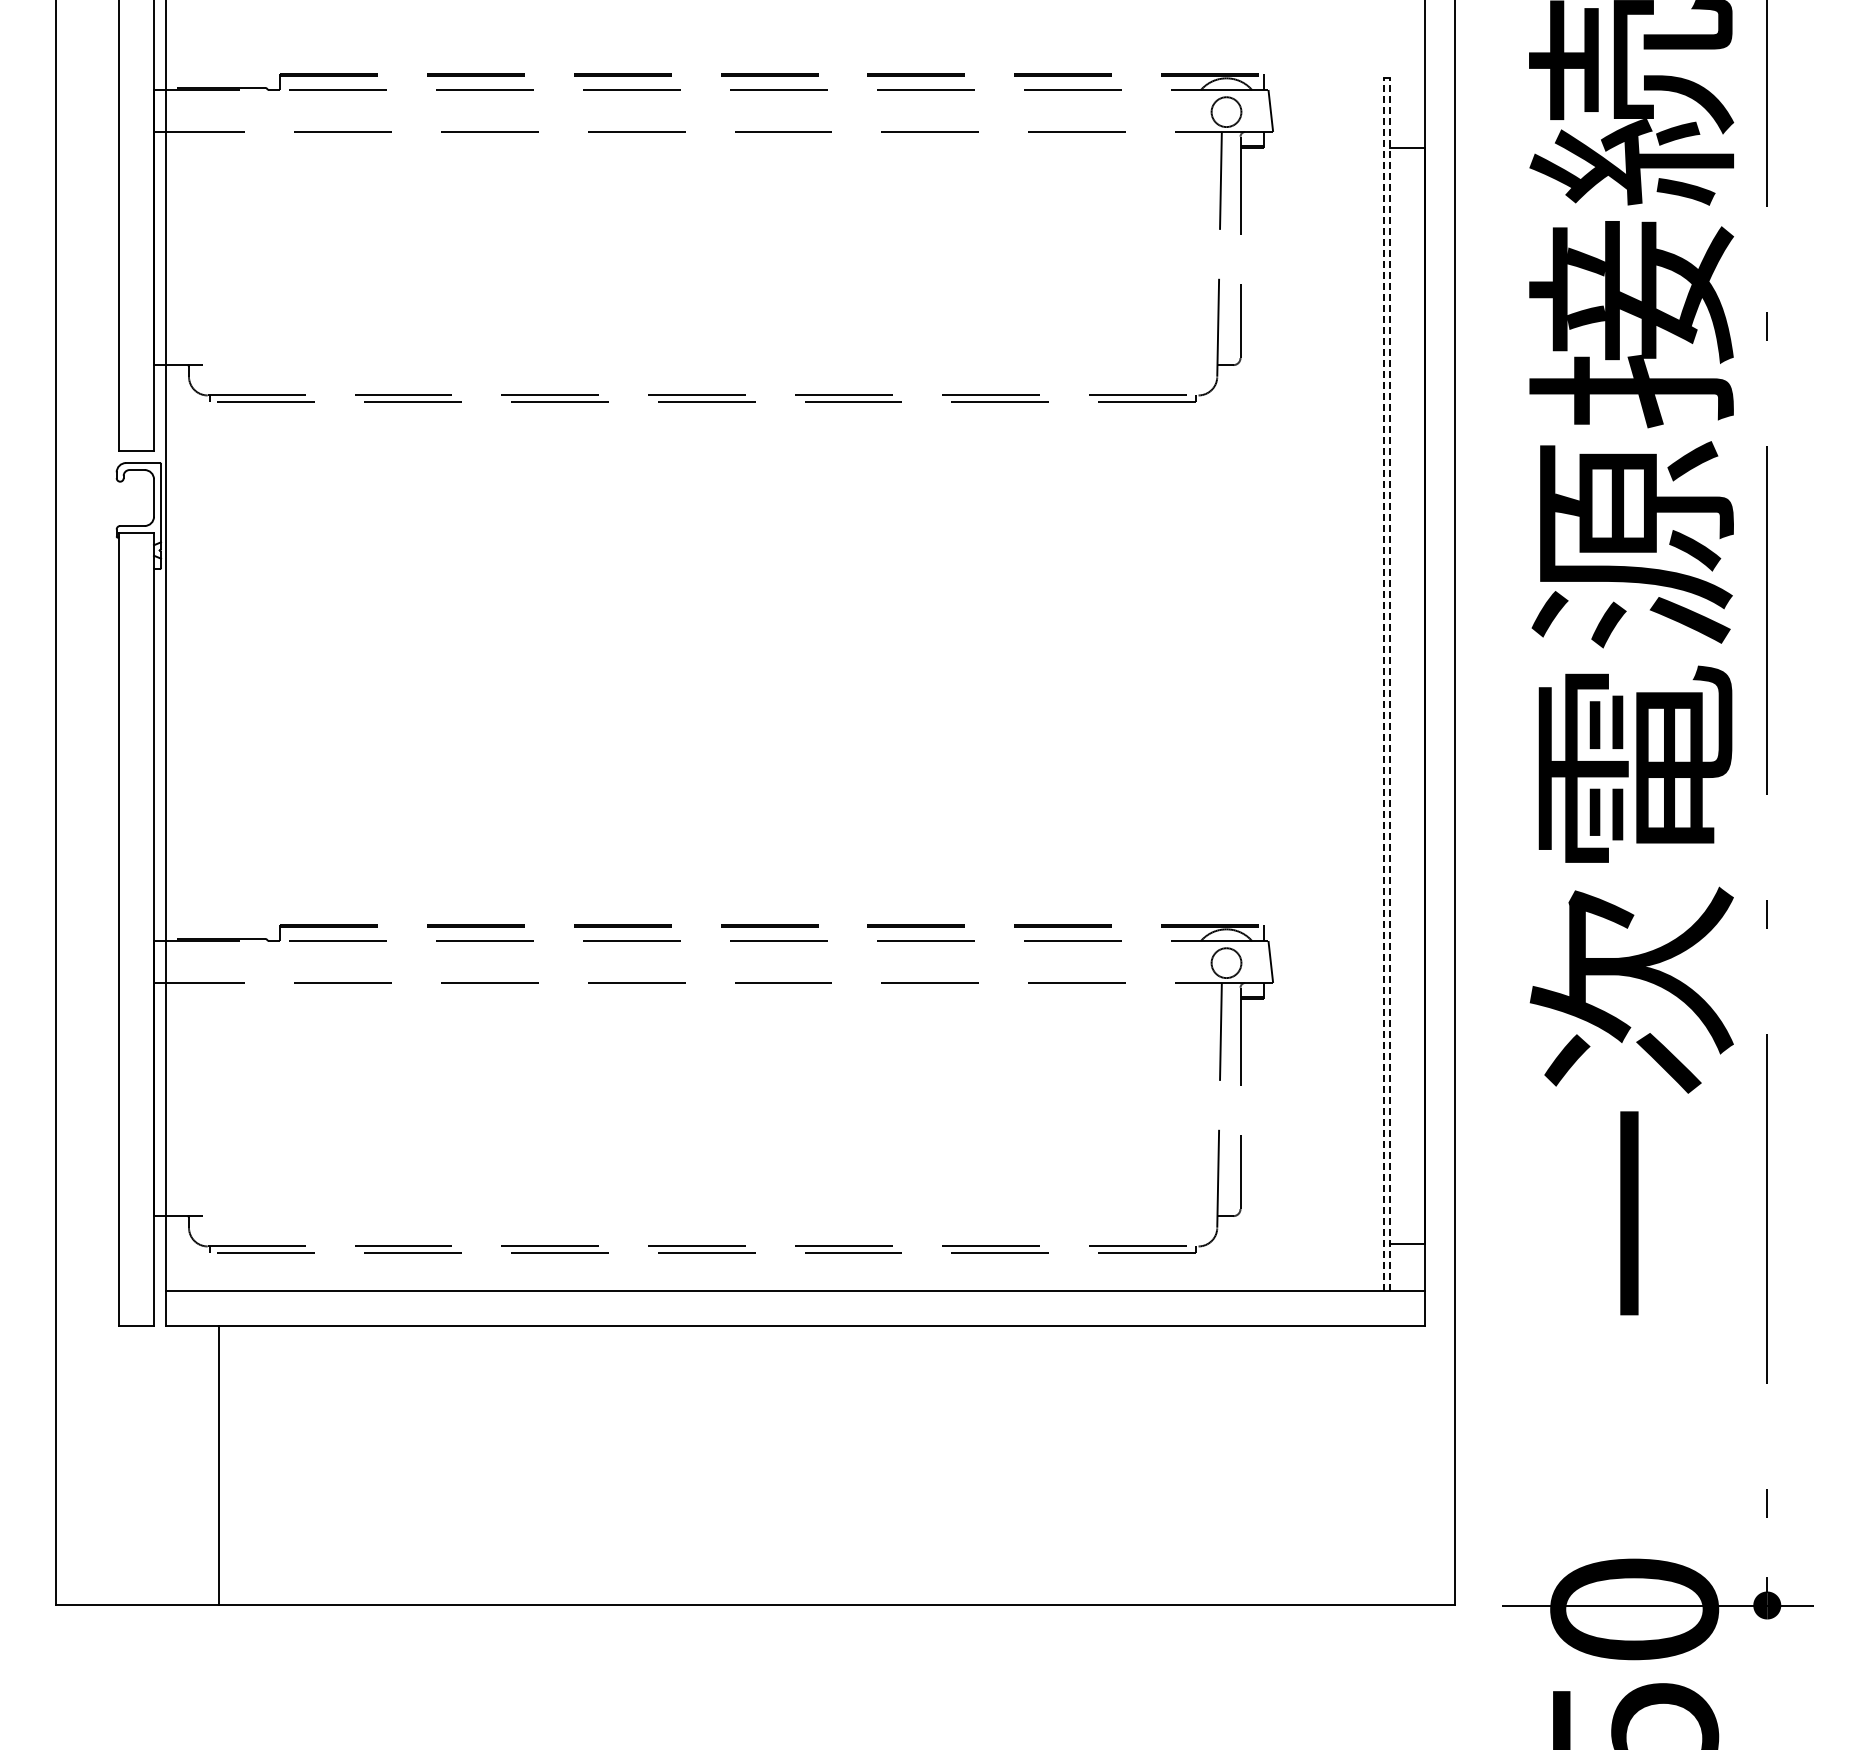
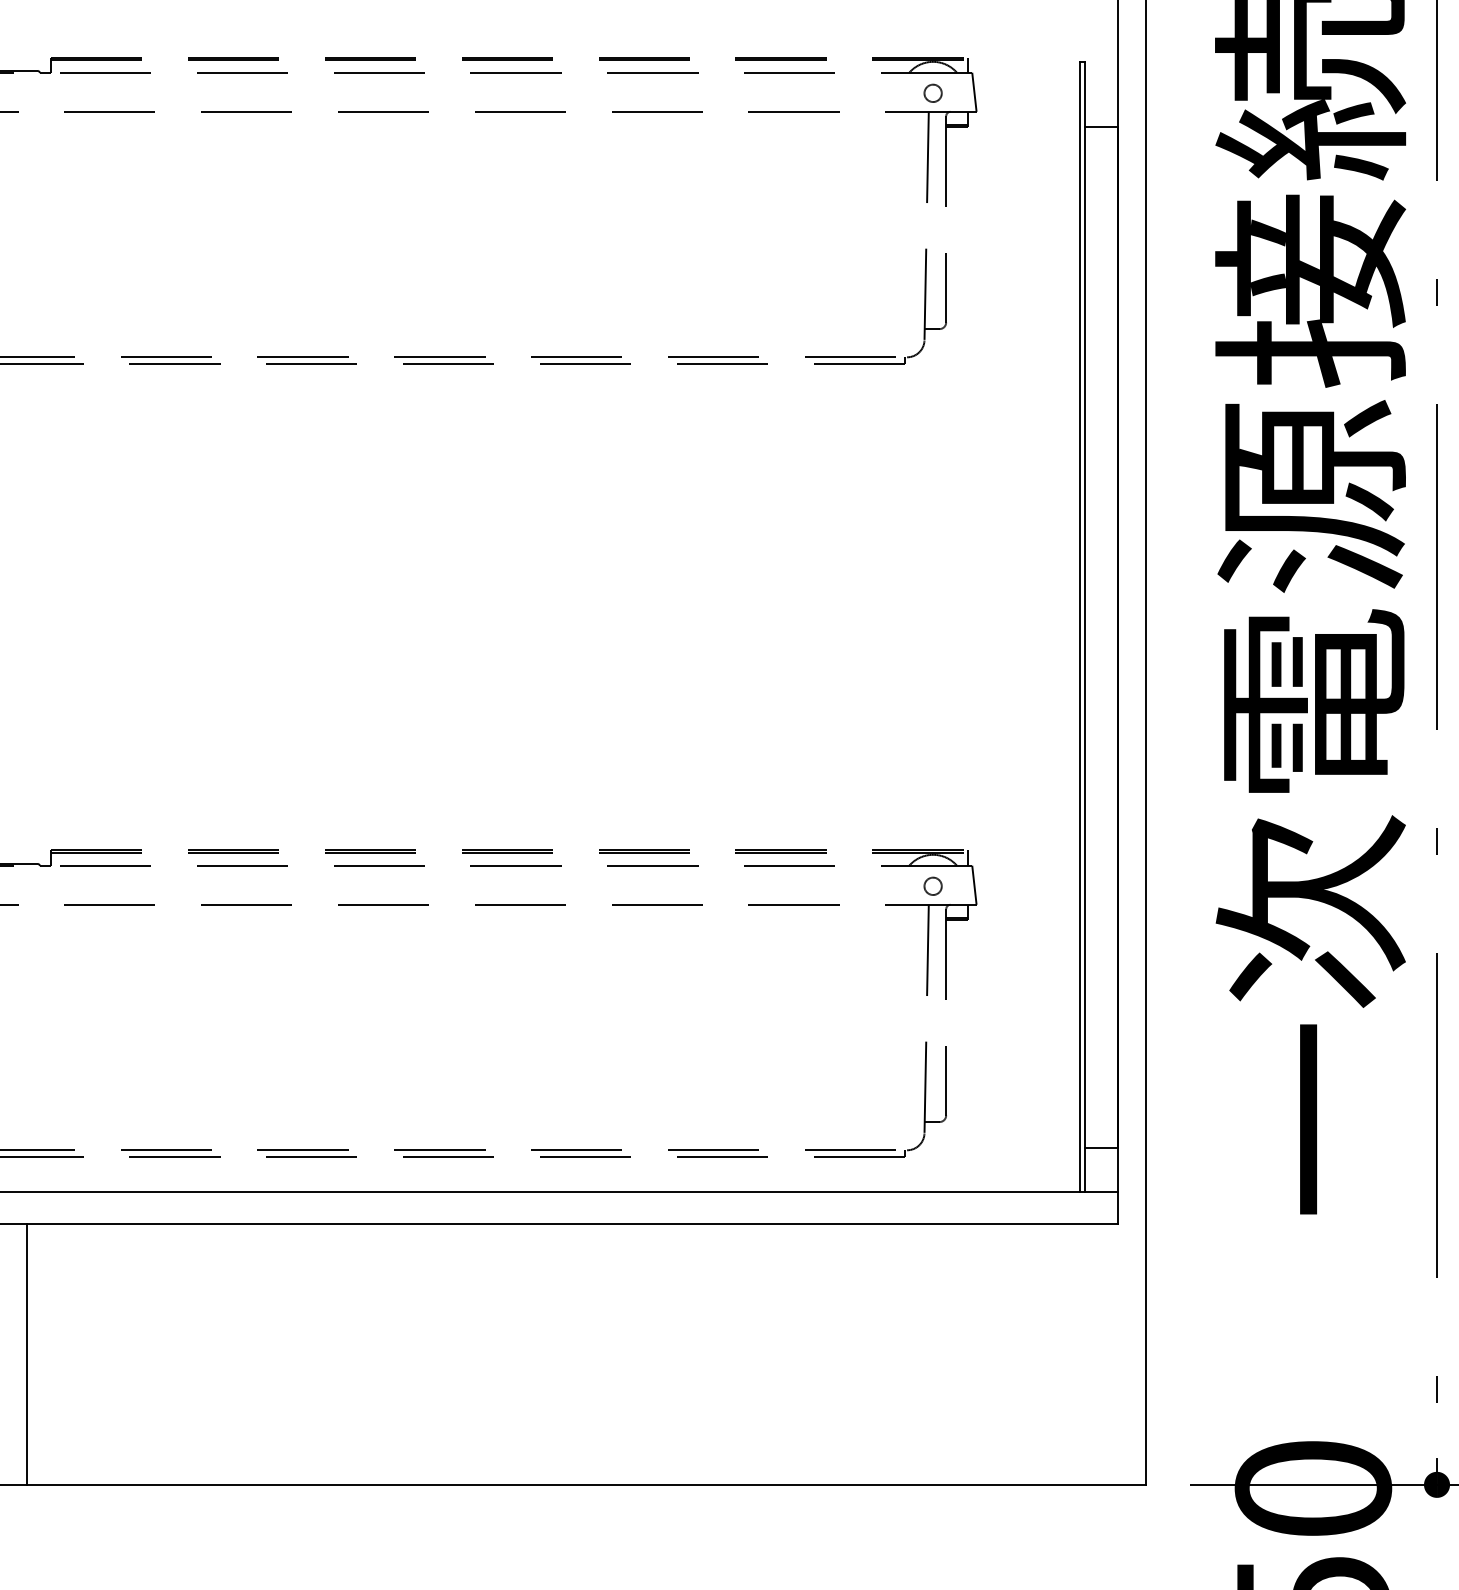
circle: (1226, 111) -> (933, 92), size x0.62
line: (1383, 684) -> (1079, 626), dashed -> solid
line: (1389, 684) -> (1085, 626), dashed -> solid
circle: (1226, 962) -> (933, 885), size x0.62
line: (254, 1465) -> (27, 1354), added

